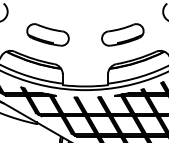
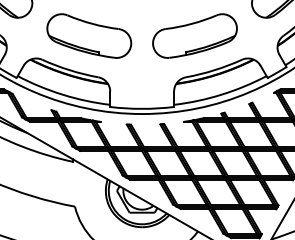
part: (48, 34) -> (89, 35), size x1.43
part: (122, 34) -> (194, 35), size x1.43

